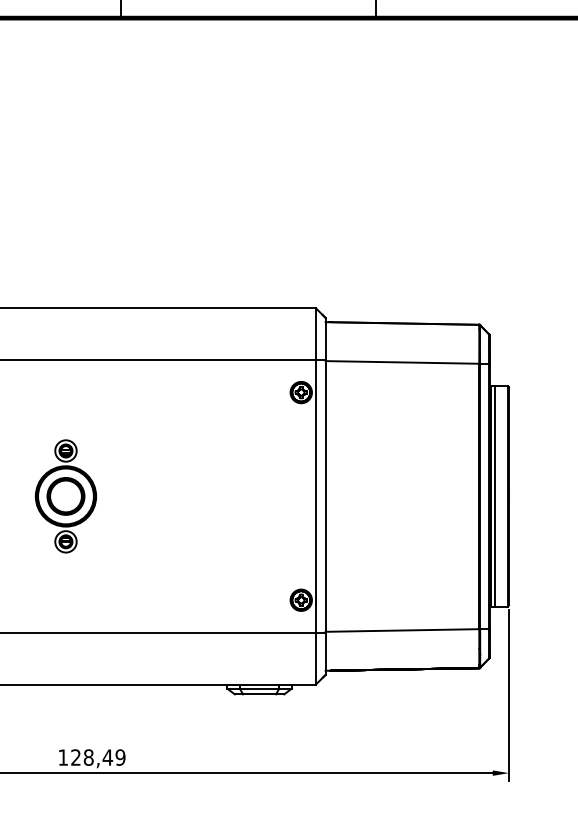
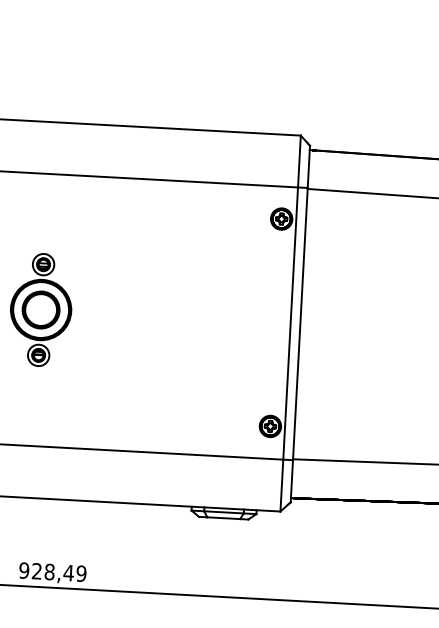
text: (63, 757) -> (24, 570), 128,49 -> 928,49

